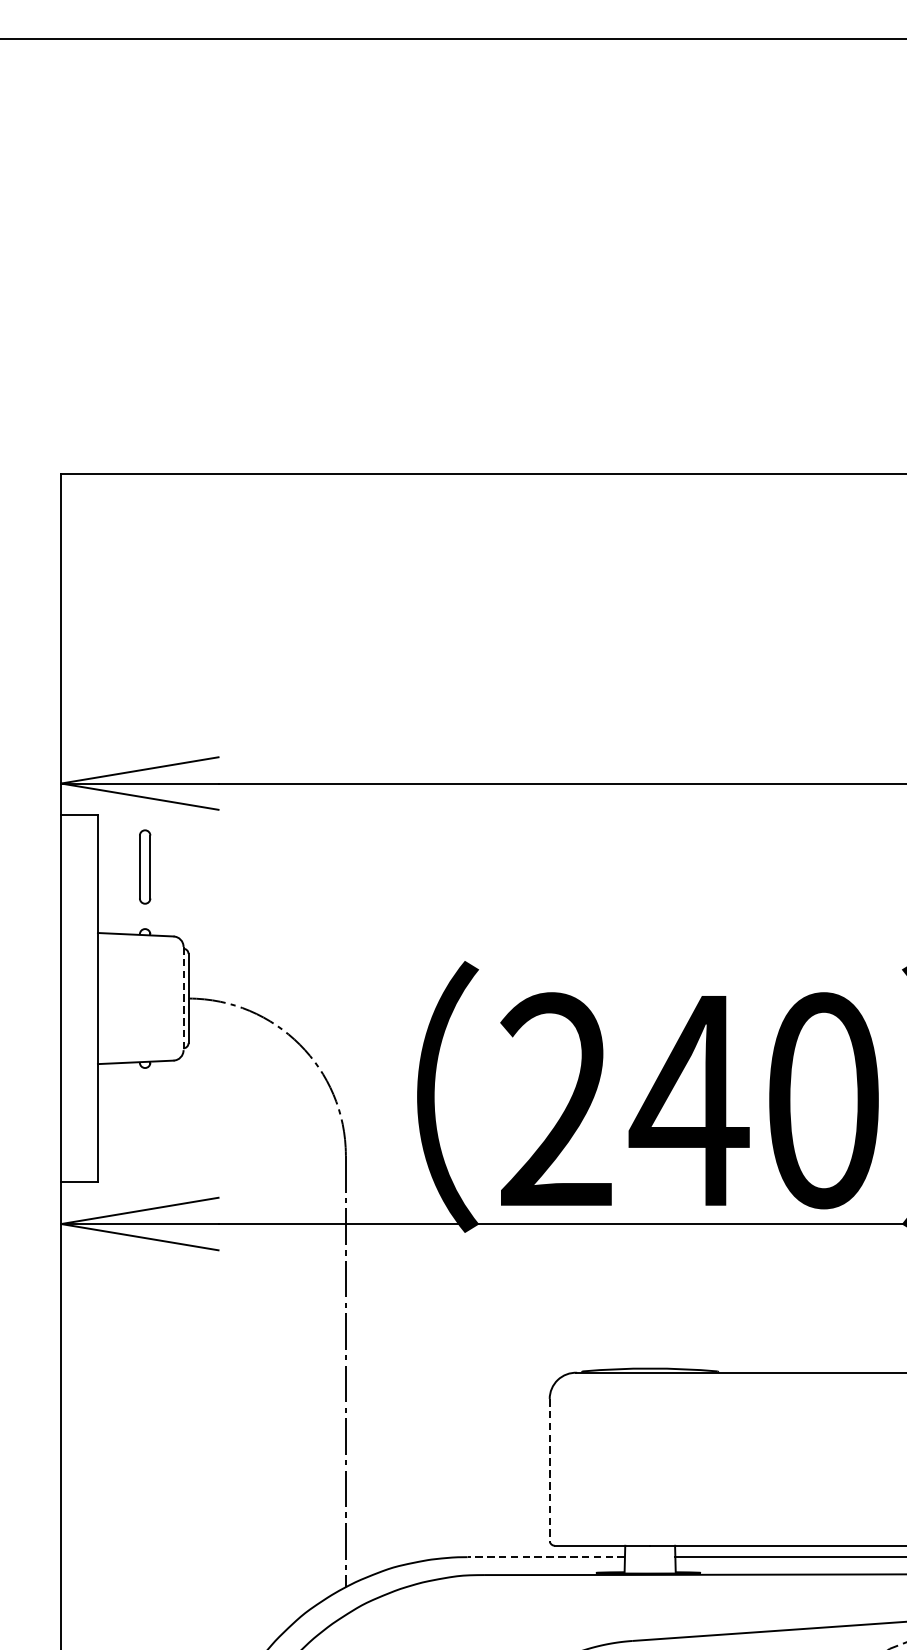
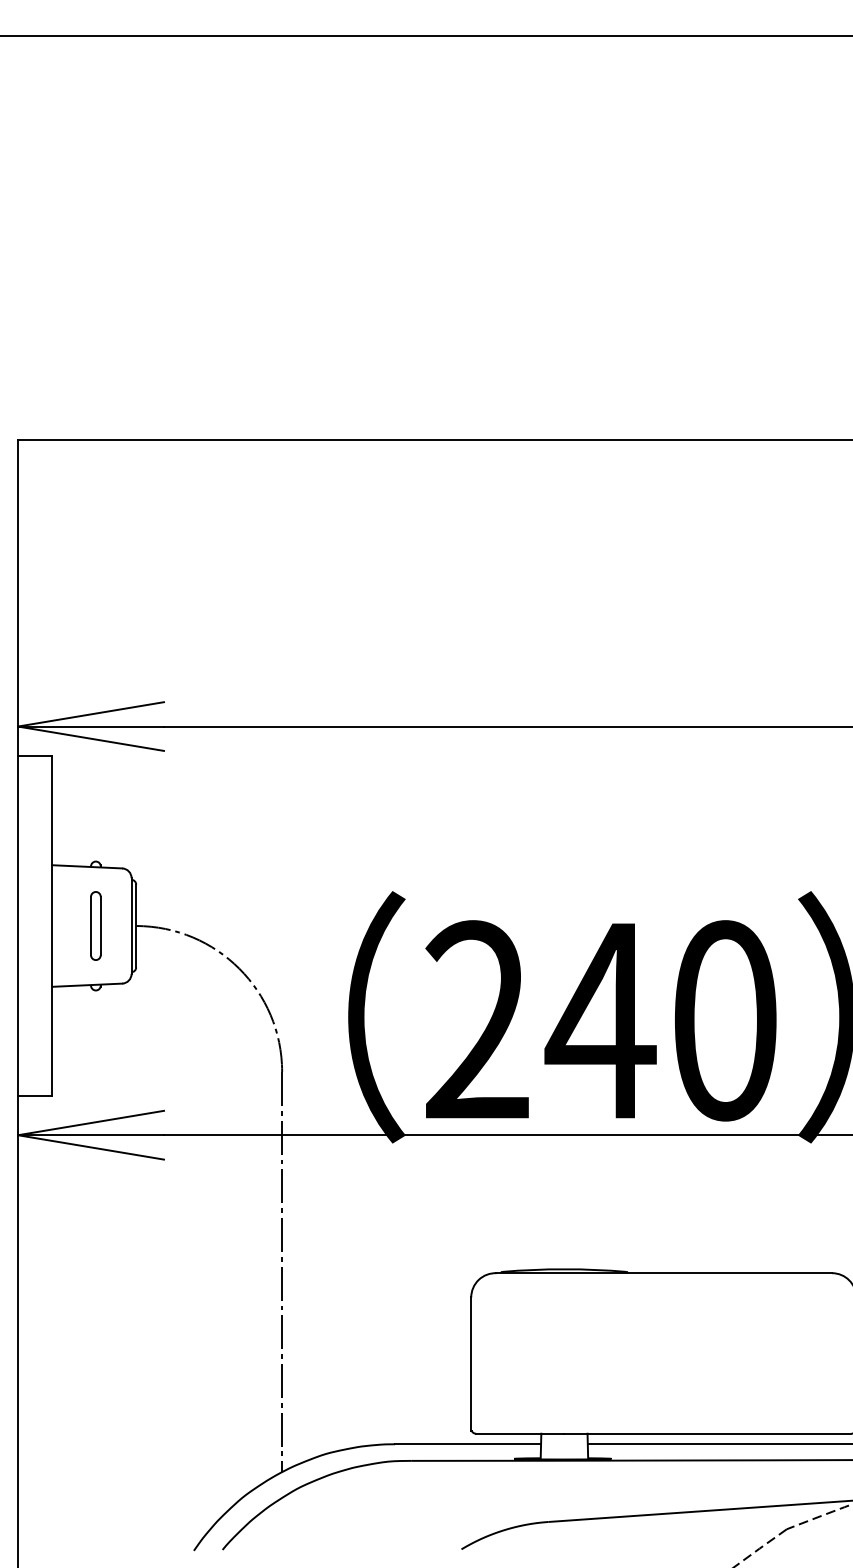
part: (144, 866) -> (95, 925), moved
line: (183, 999) -> (131, 926), dashed -> solid
line: (549, 1471) -> (471, 1364), dashed -> solid
line: (546, 1557) -> (468, 1444), dashed -> solid

